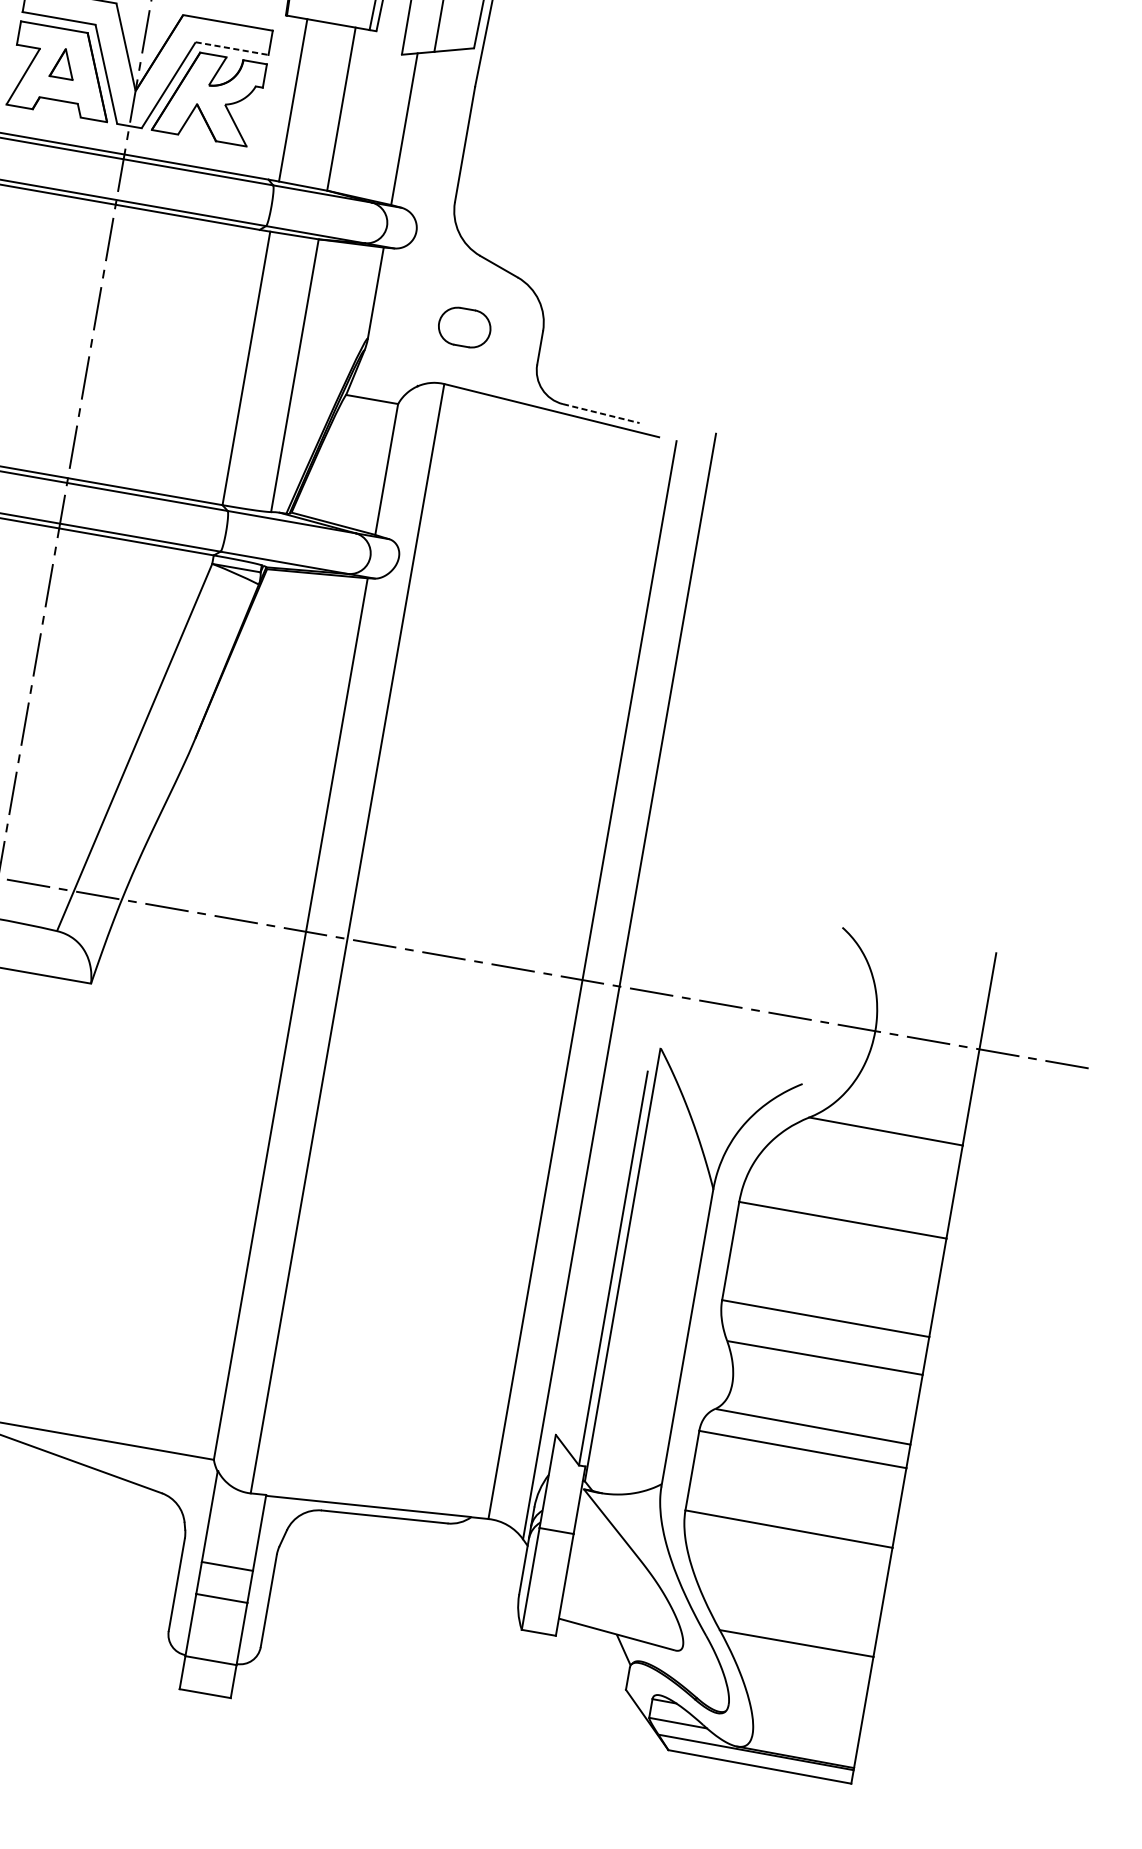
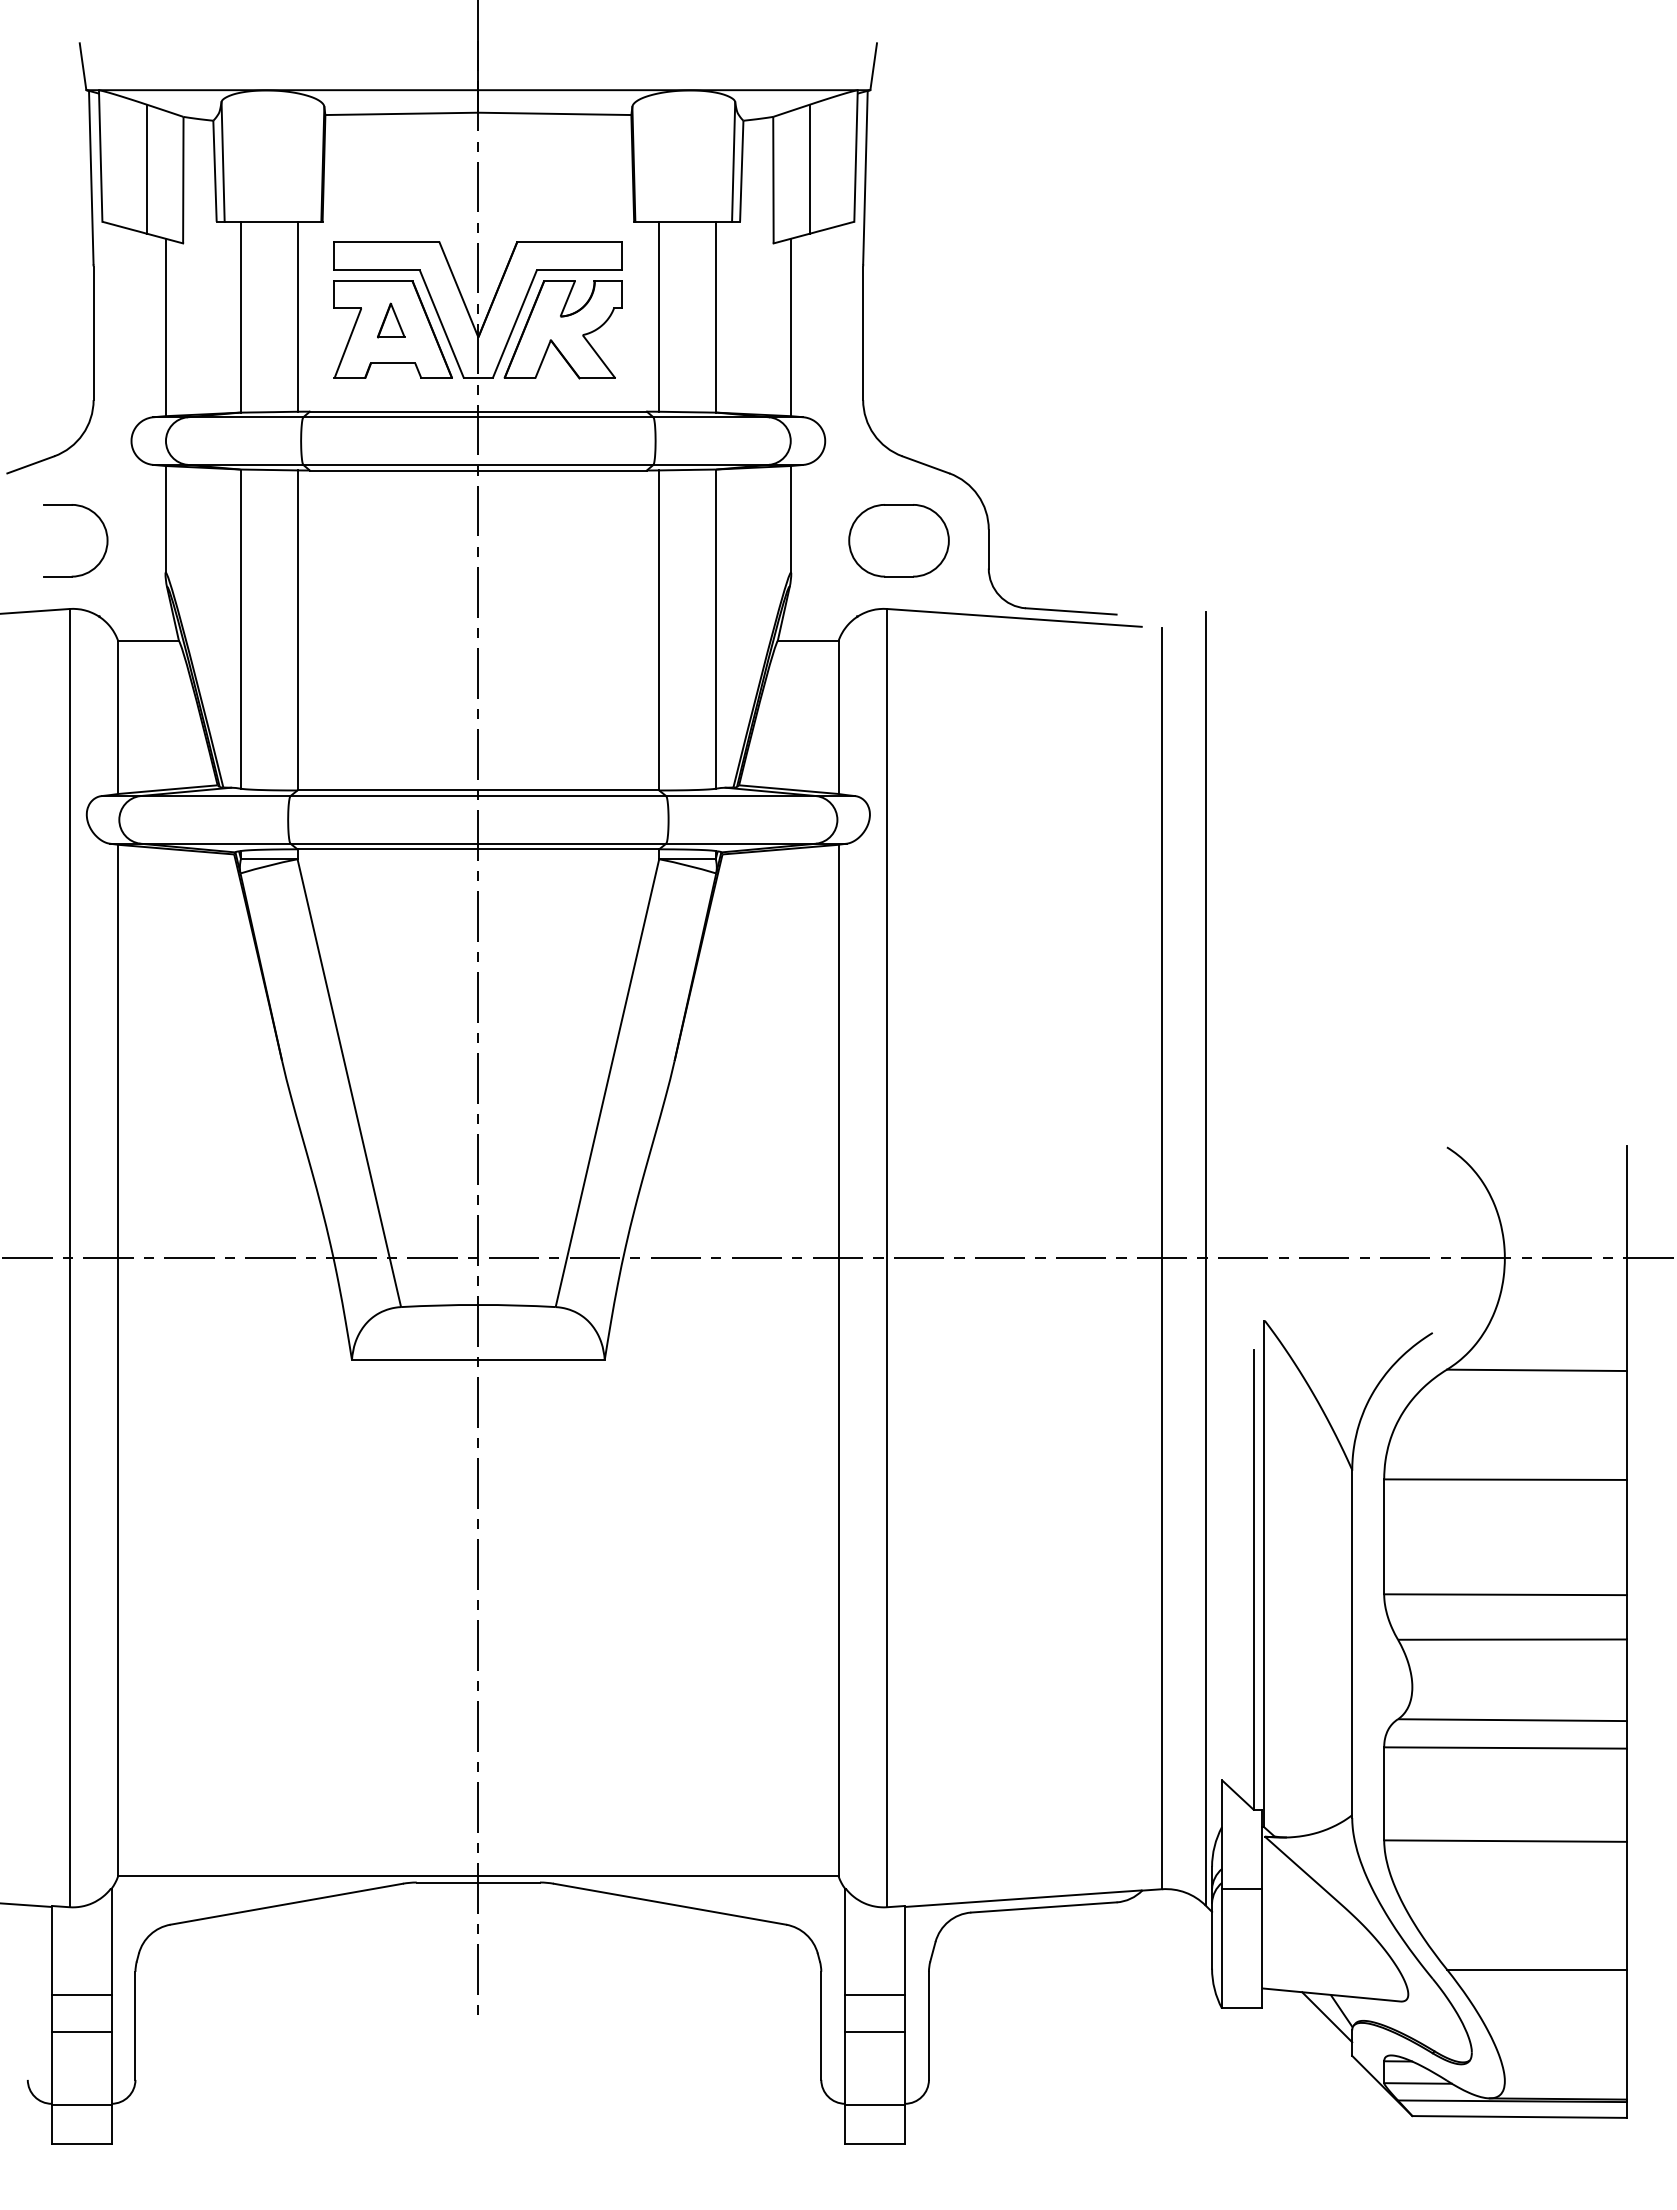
line: (231, 48) -> (579, 270), dashed -> solid
part: (464, 327) -> (898, 540), size x1.67
line: (601, 413) -> (1071, 611), dashed -> solid
line: (610, 1653) -> (1327, 2017), added

